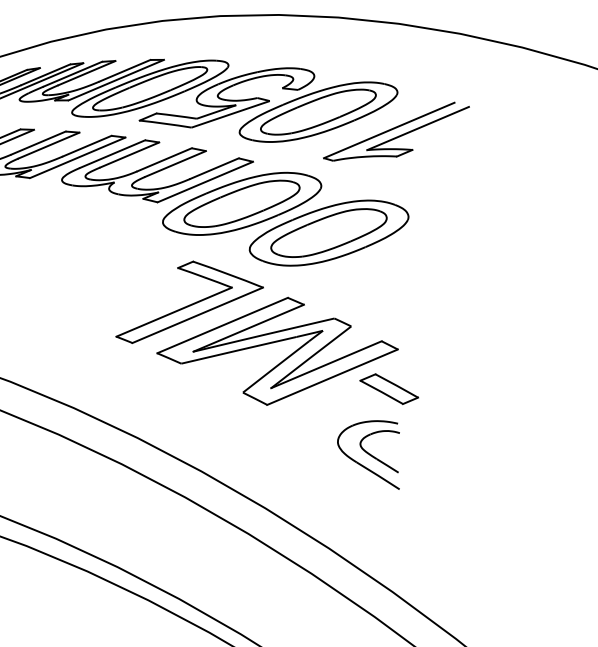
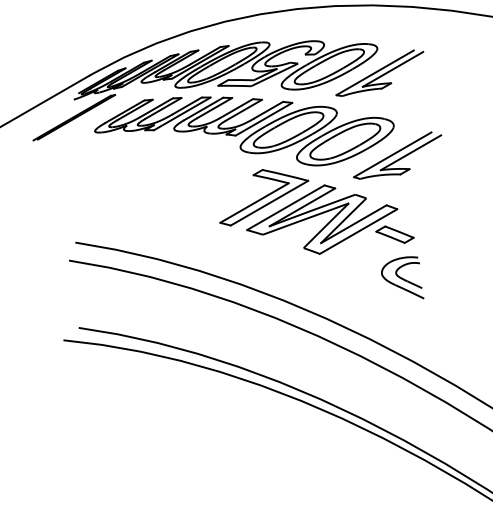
part: (408, 264) -> (397, 155), added
part: (369, 451) -> (402, 277), moved

